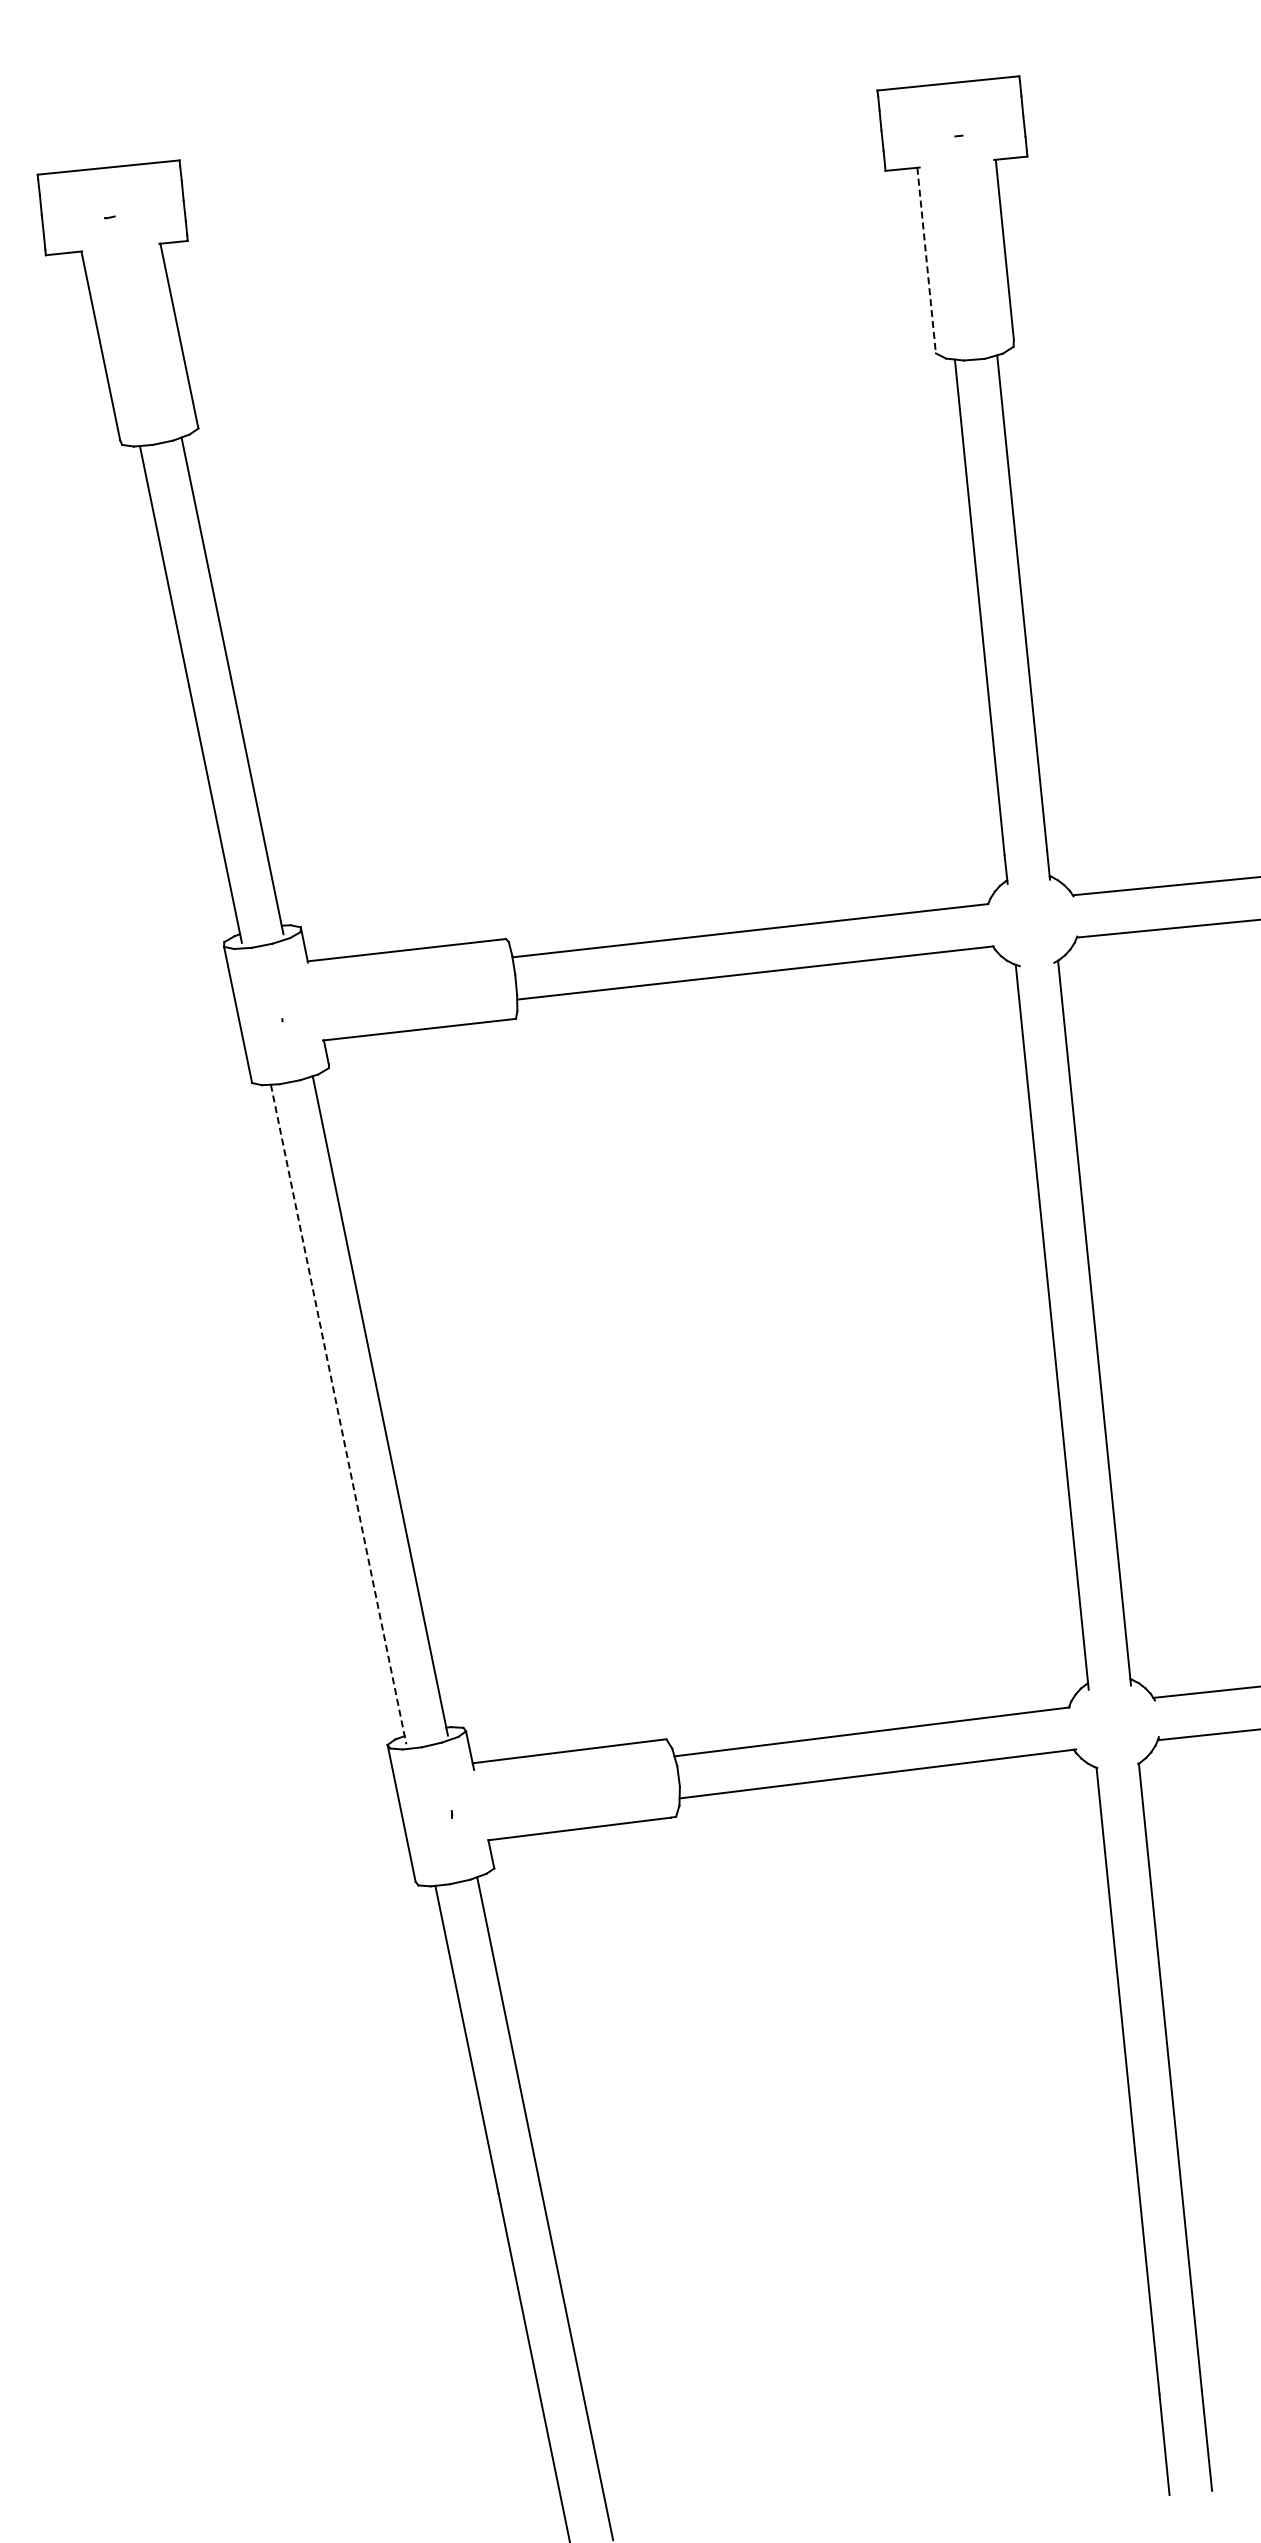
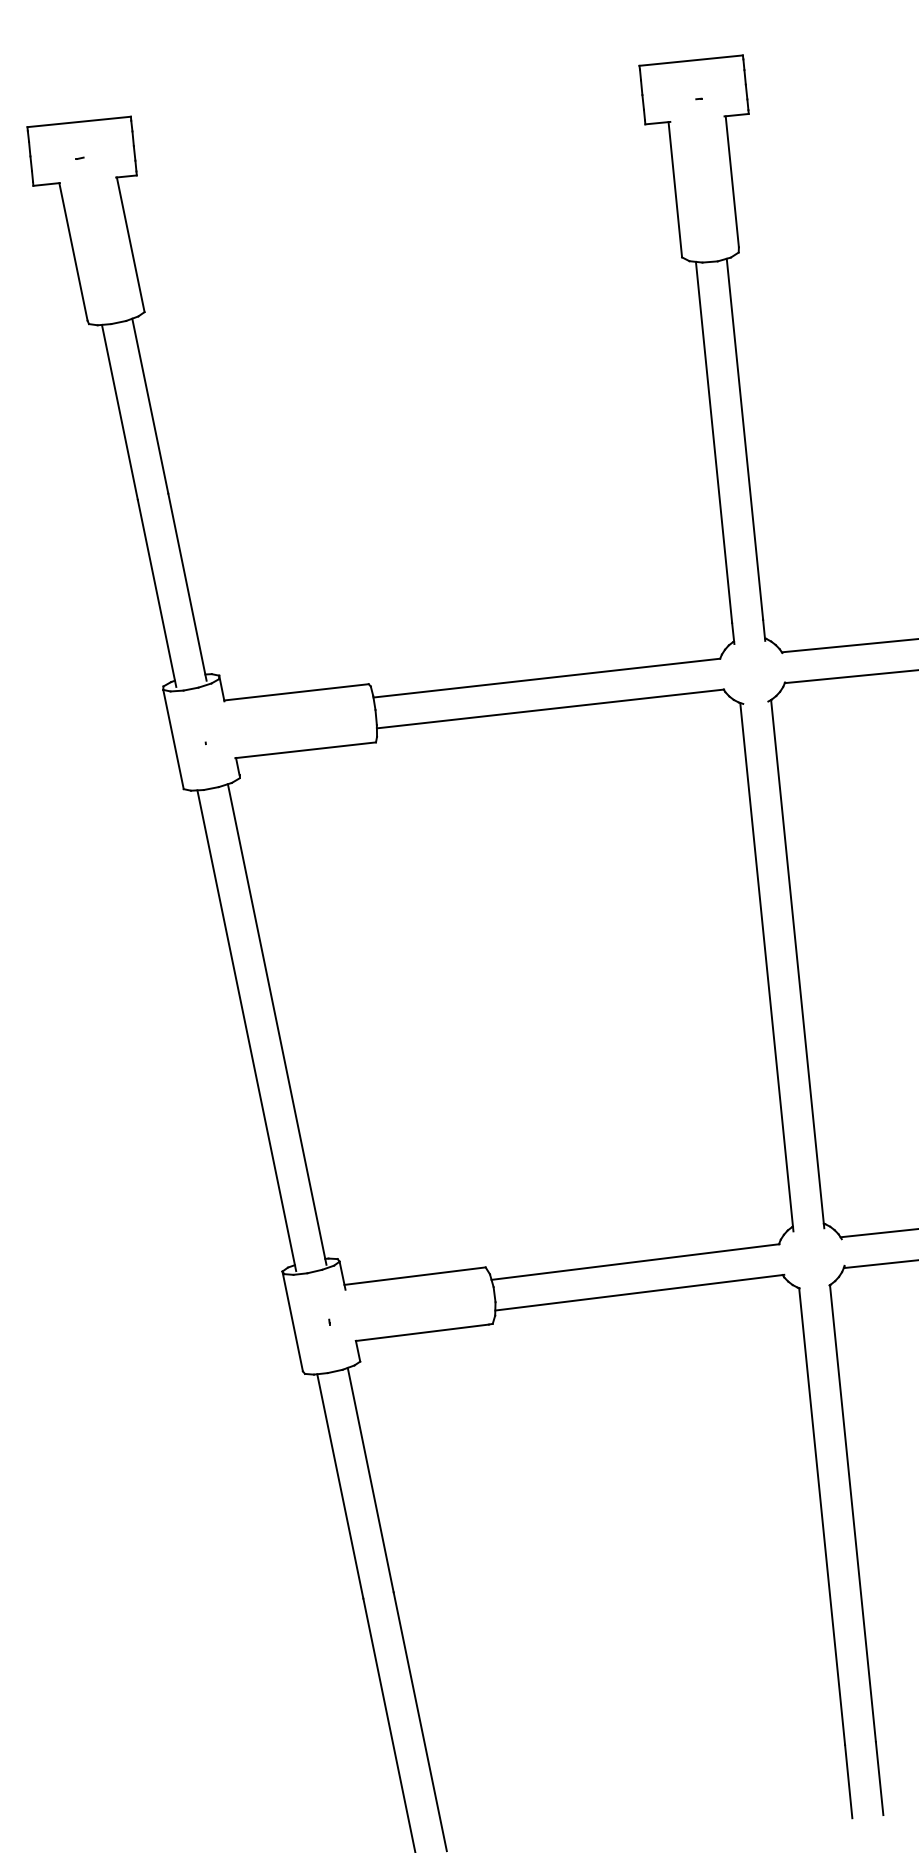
line: (926, 261) -> (675, 190), dashed -> solid
line: (338, 1414) -> (246, 1030), dashed -> solid

